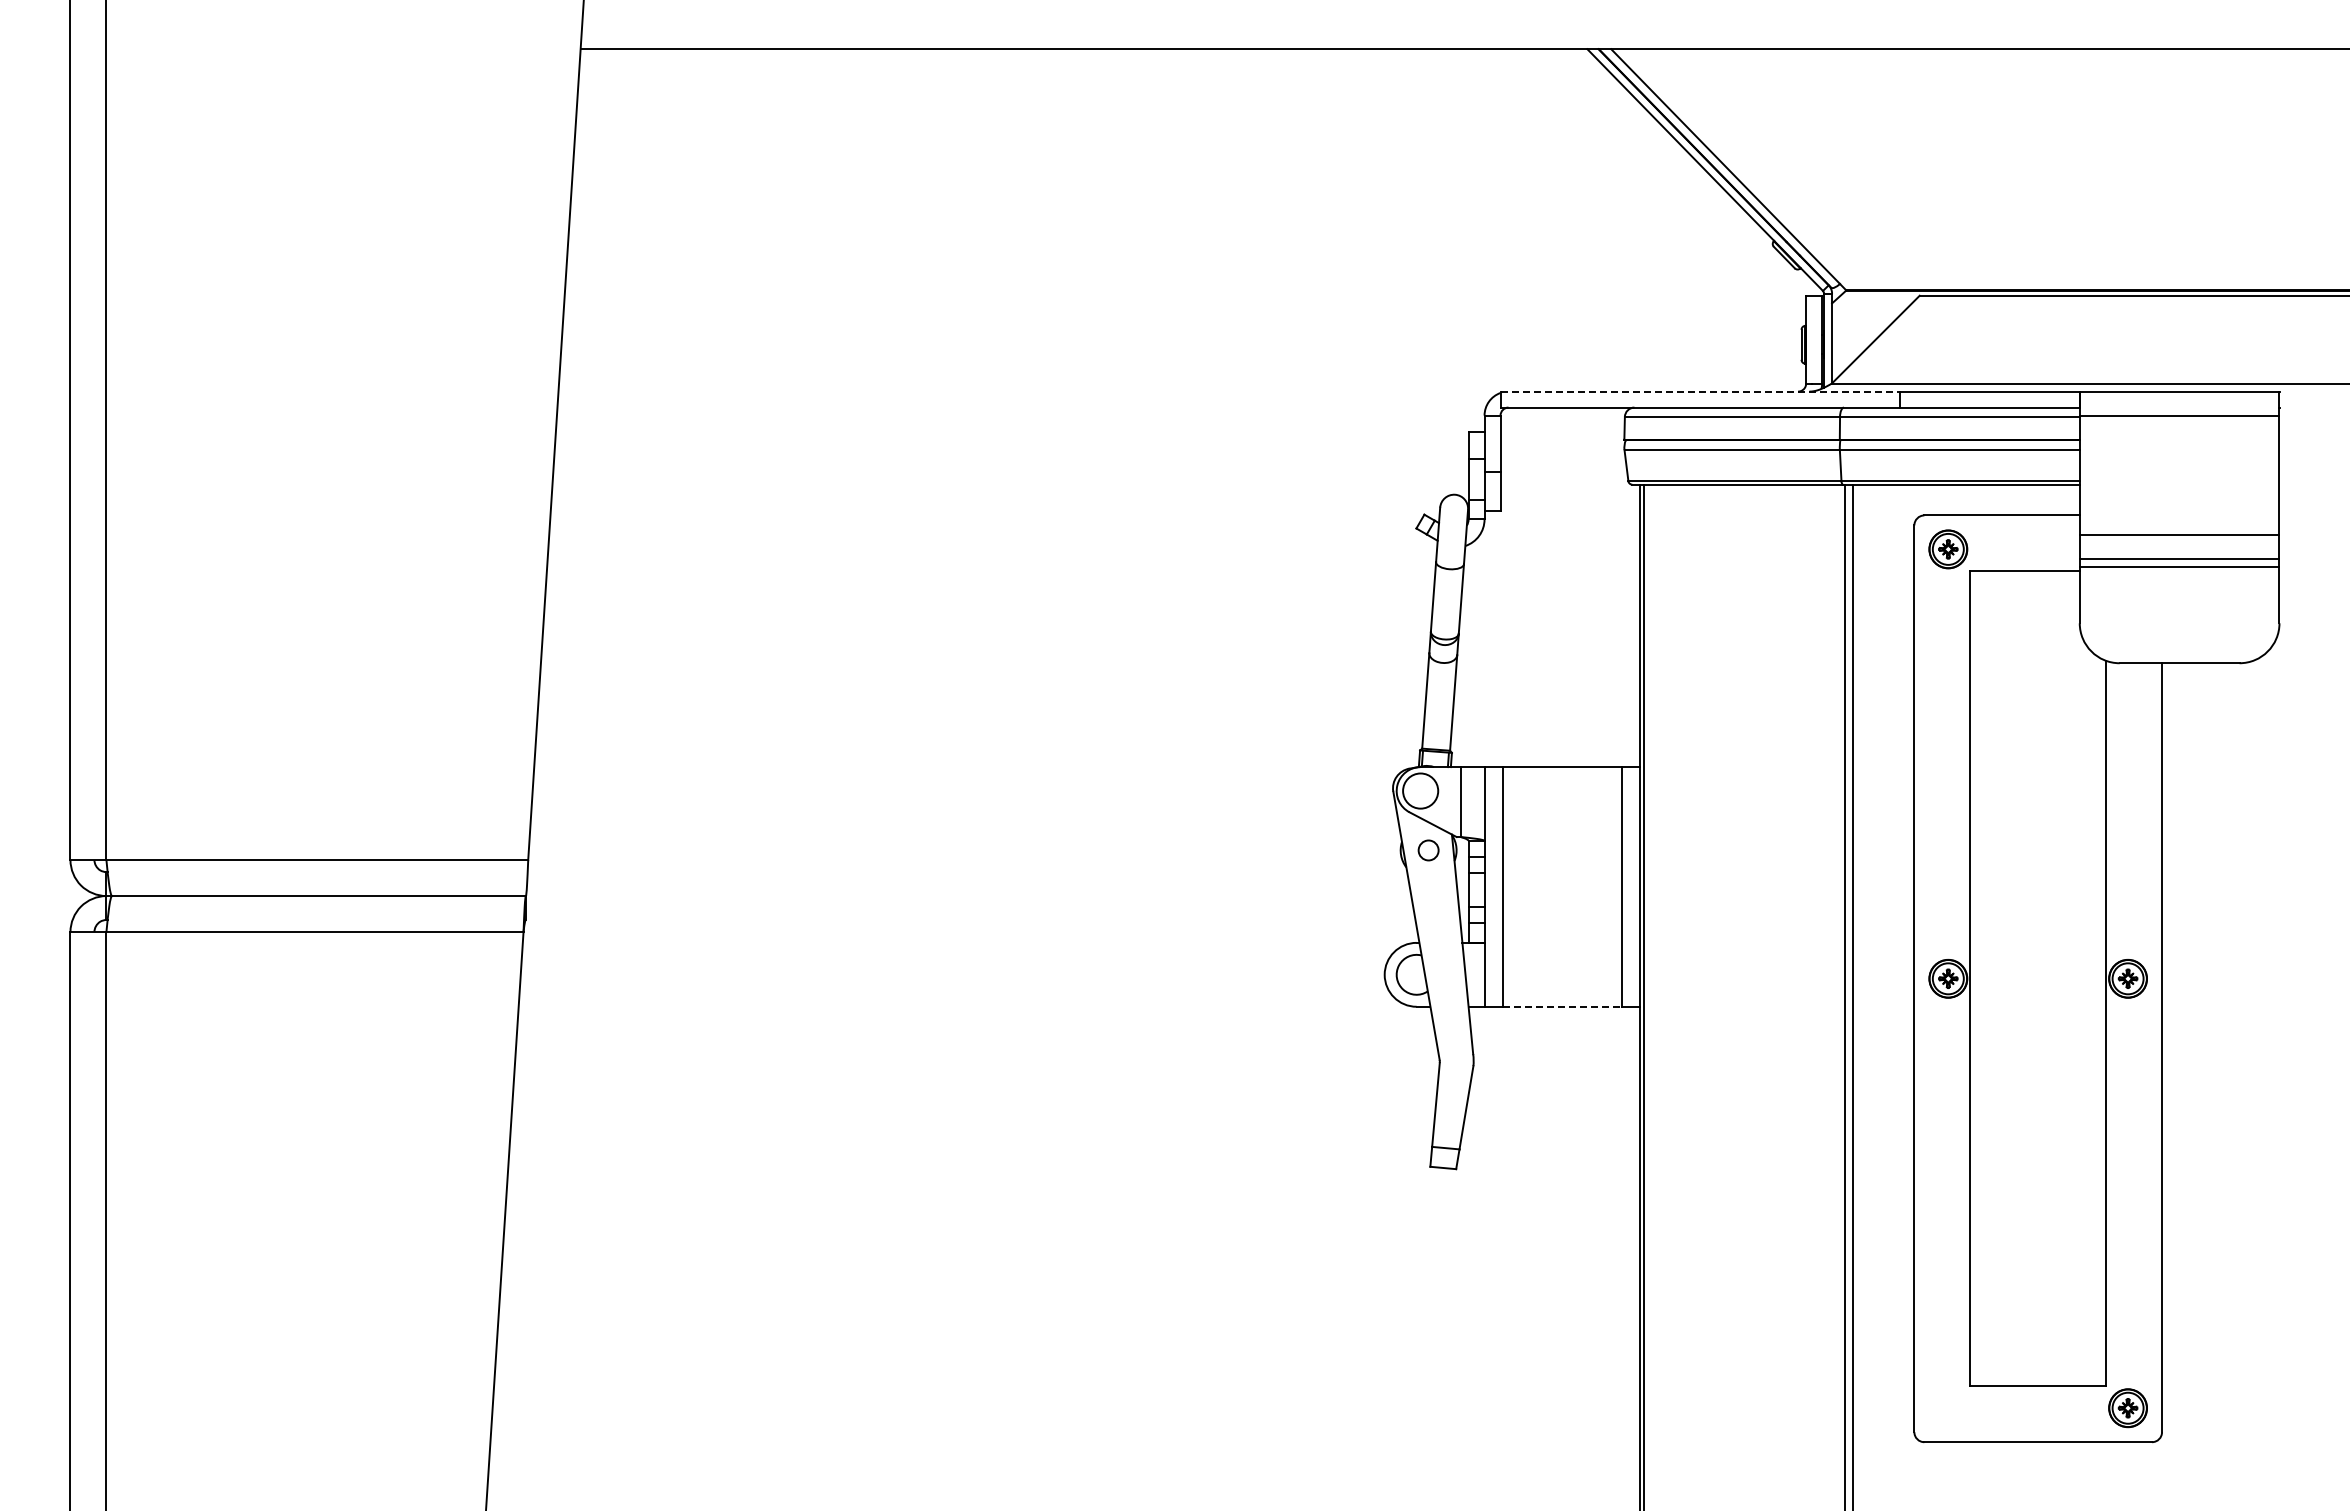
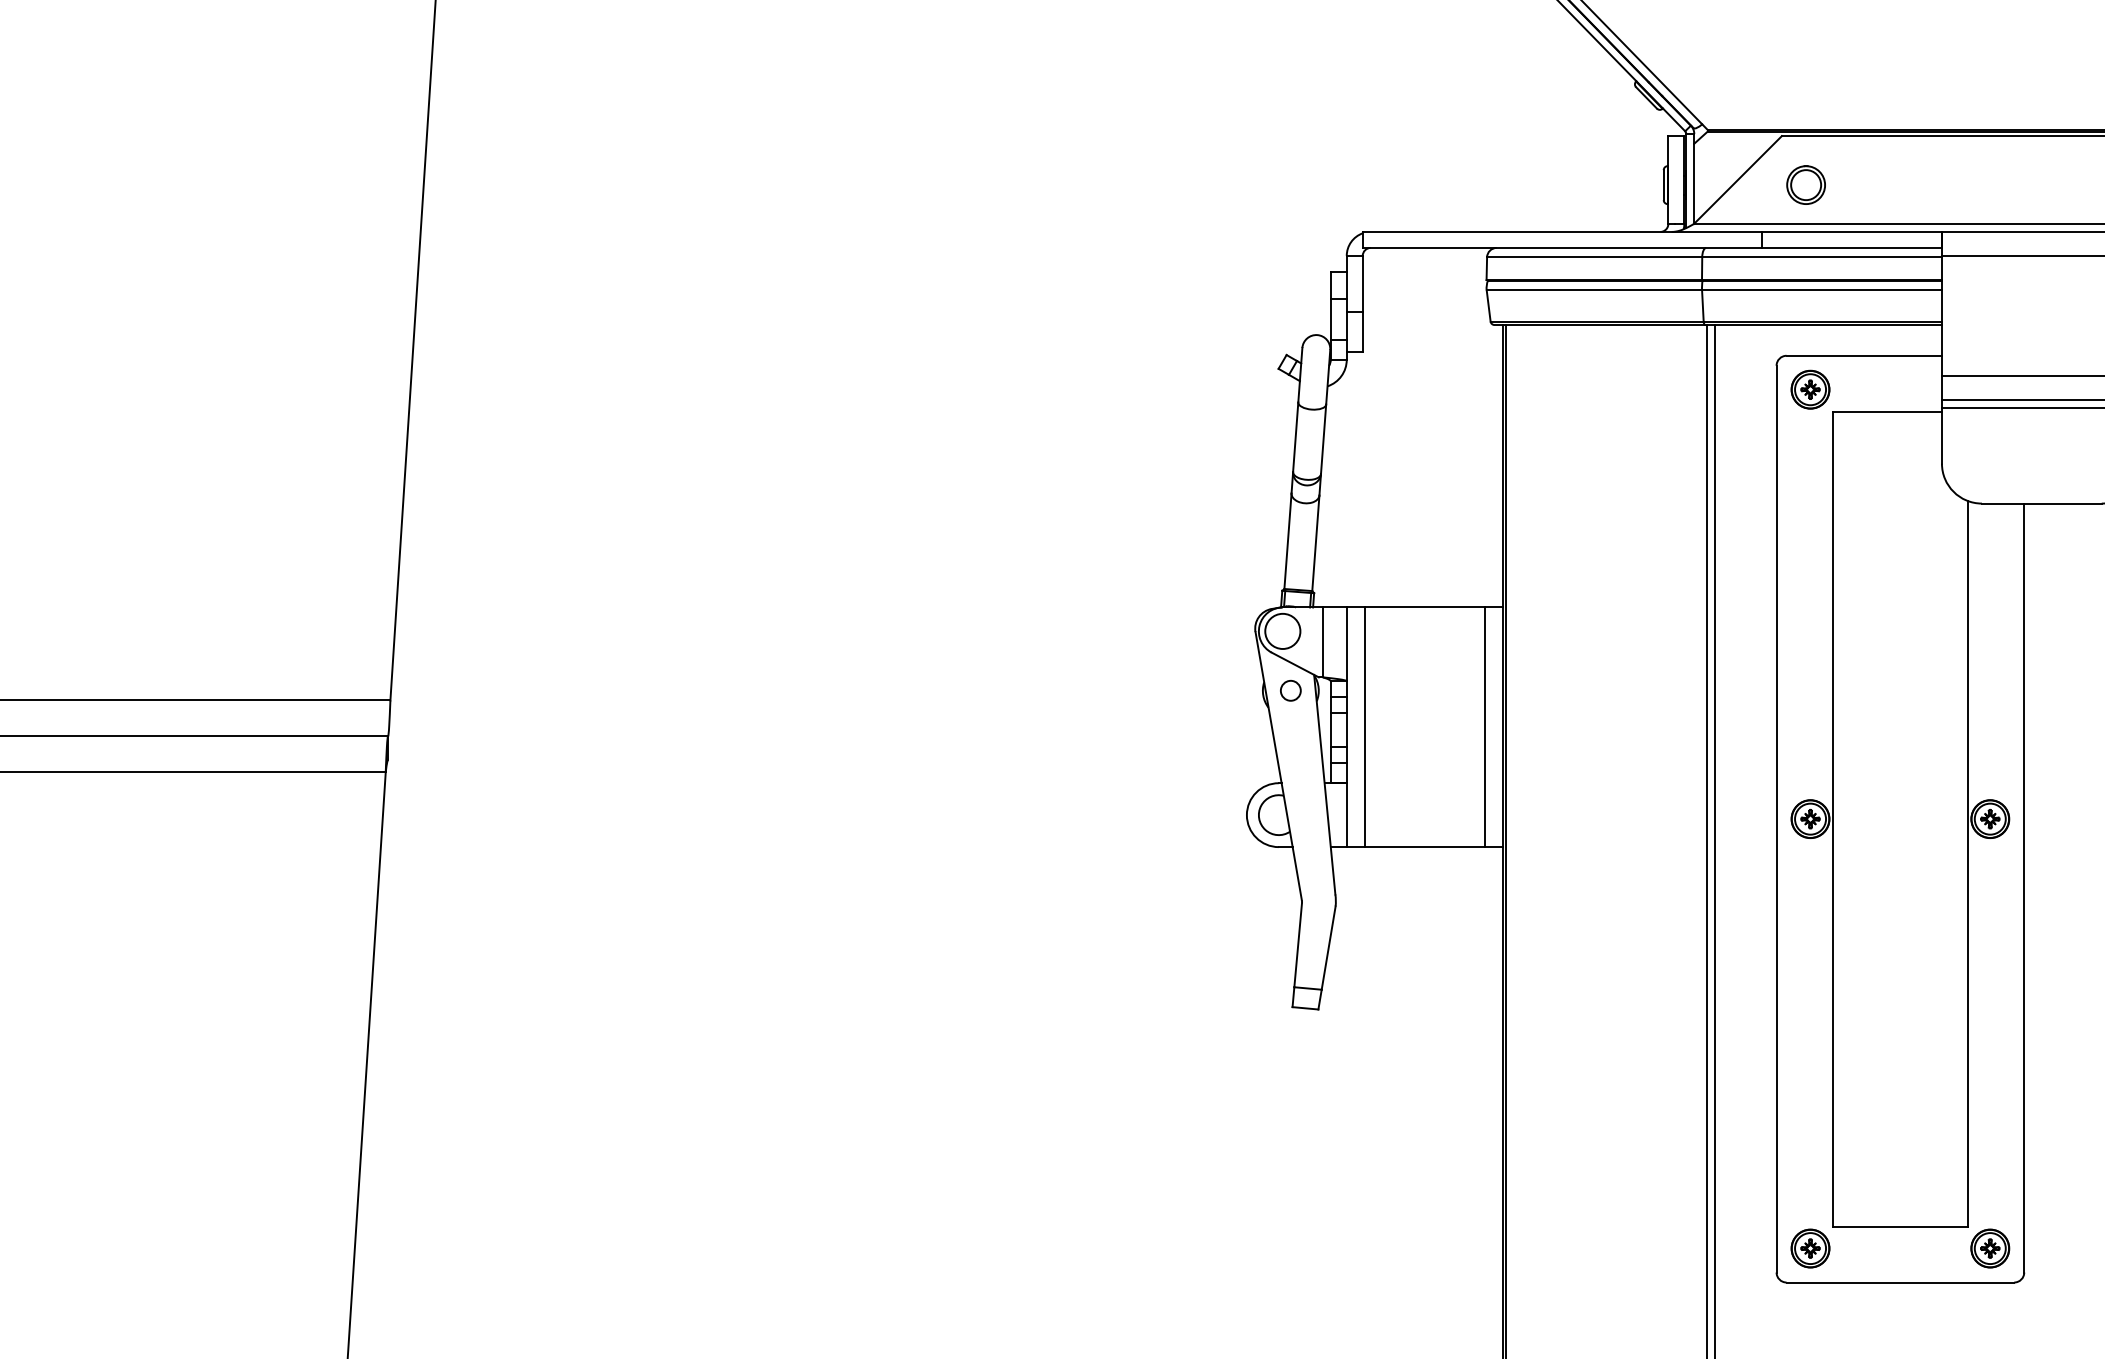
part: (1943, 344) -> (1805, 184), added
line: (1700, 391) -> (1562, 231), dashed -> solid
line: (1562, 1006) -> (1424, 846), dashed -> solid
part: (1948, 1408) -> (1810, 1248), added

